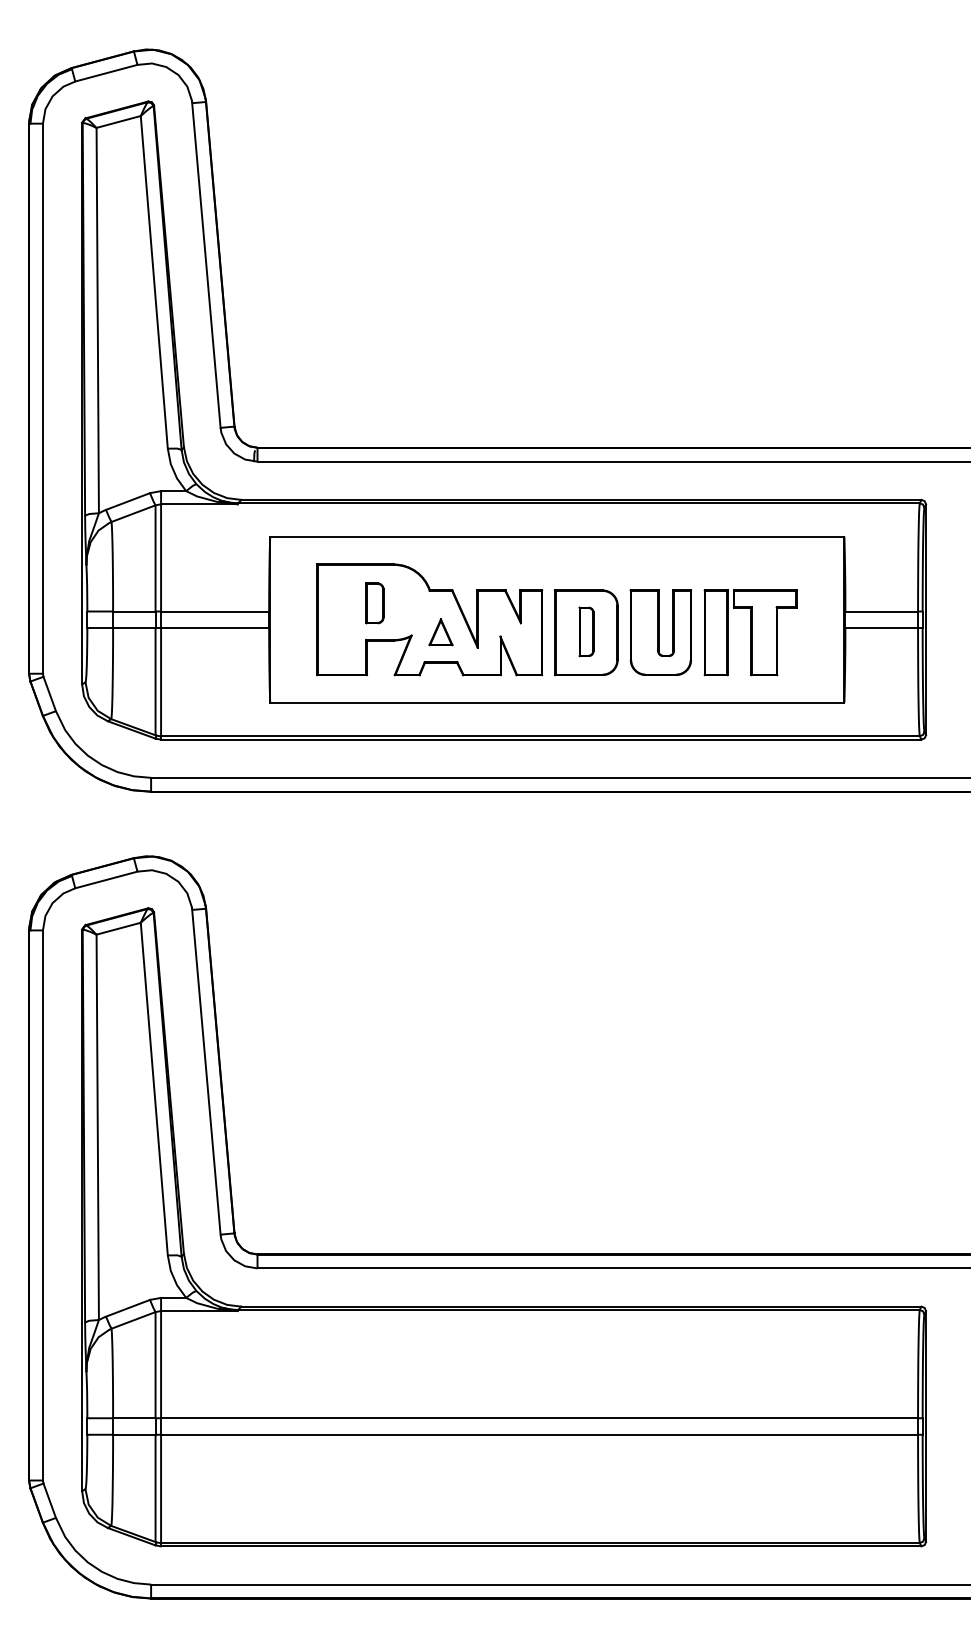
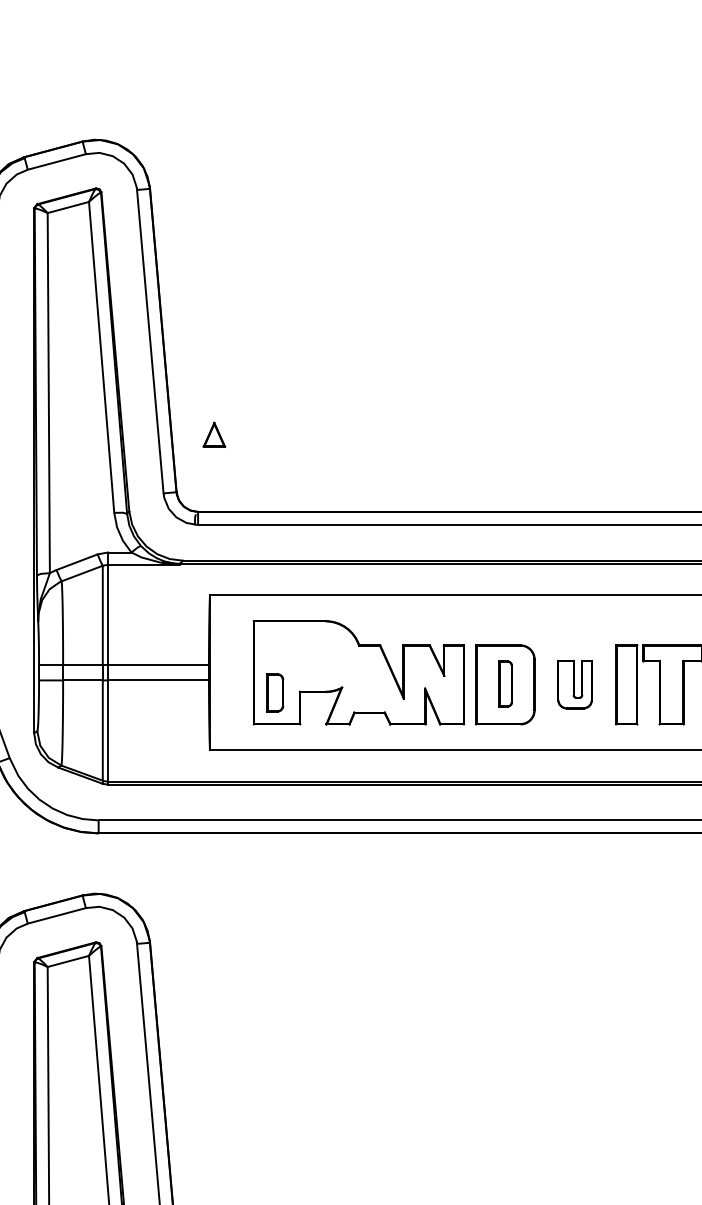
part: (374, 603) -> (274, 693), moved
part: (440, 632) -> (213, 435), moved
part: (660, 632) -> (574, 684), size x0.6

